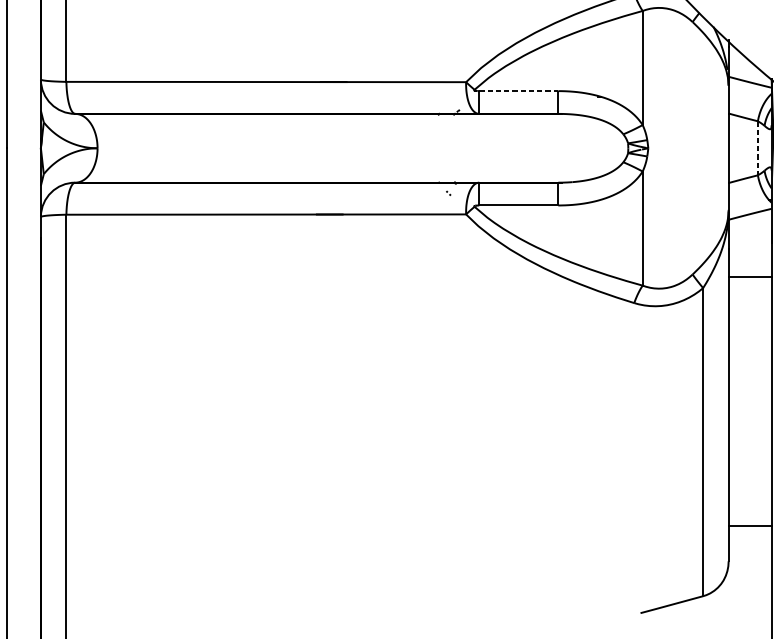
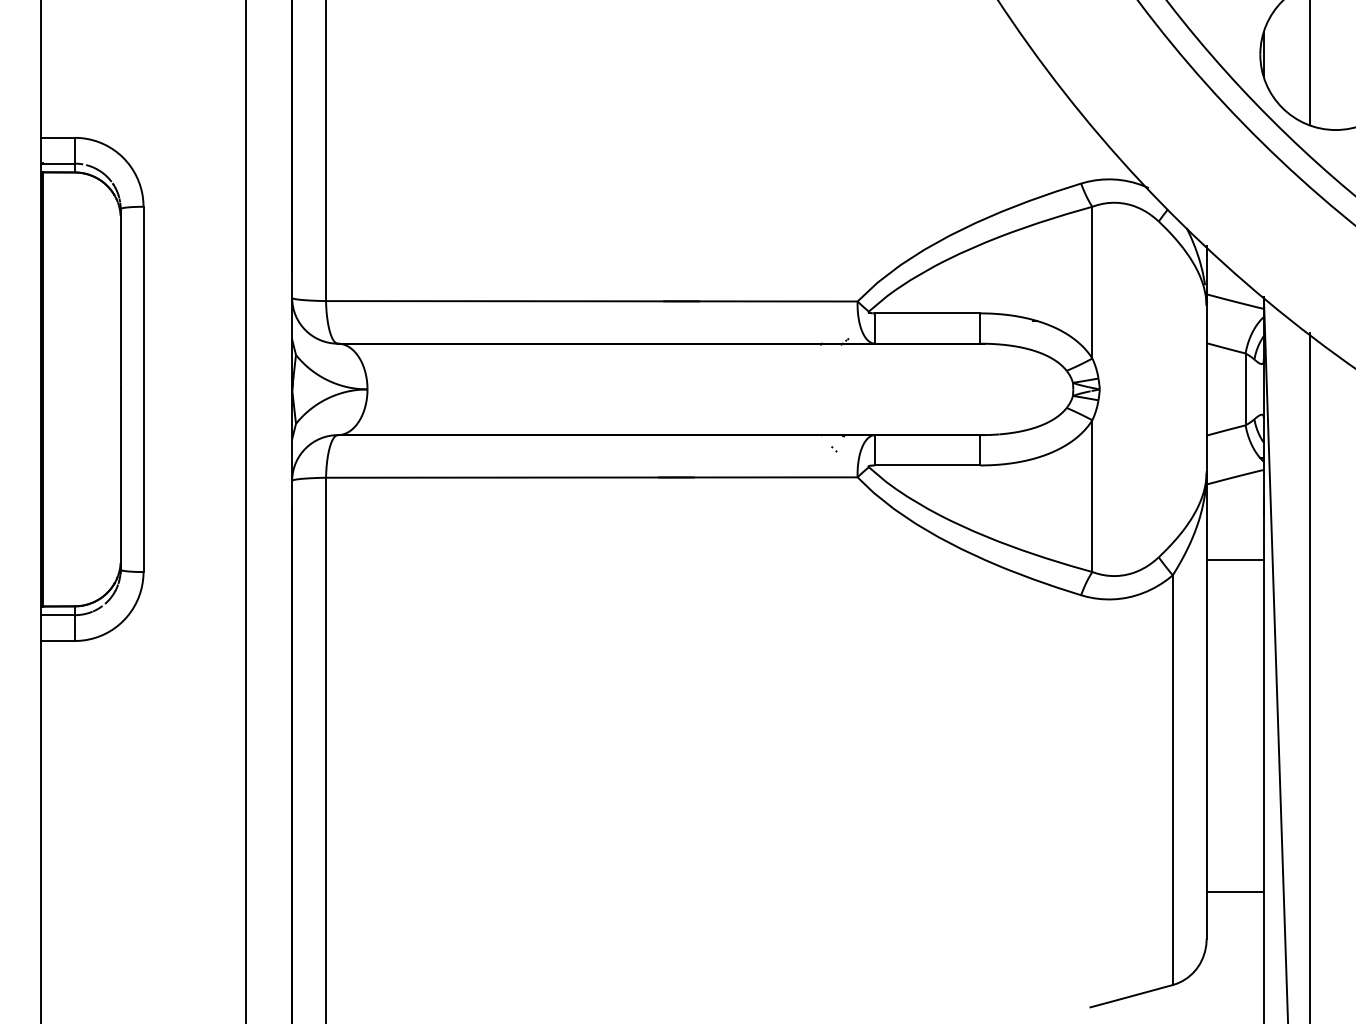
line: (518, 91) -> (927, 313), dashed -> solid
line: (757, 148) -> (1245, 389), dashed -> solid

